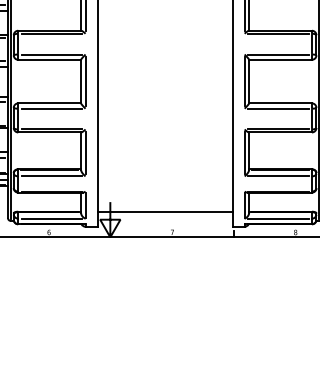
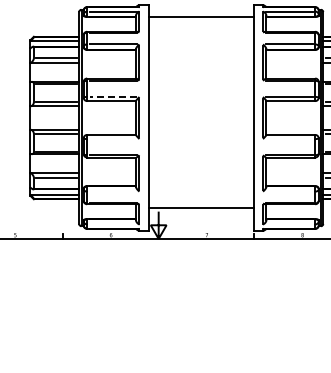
line: (52, 53) -> (113, 96), solid -> dashed
line: (50, 109) -> (112, 139), removed
line: (277, 109) -> (288, 139), removed
line: (50, 176) -> (112, 191), removed
line: (277, 176) -> (288, 191), removed
line: (164, 212) -> (200, 208), moved
line: (50, 218) -> (112, 224), removed
line: (277, 218) -> (288, 224), removed

